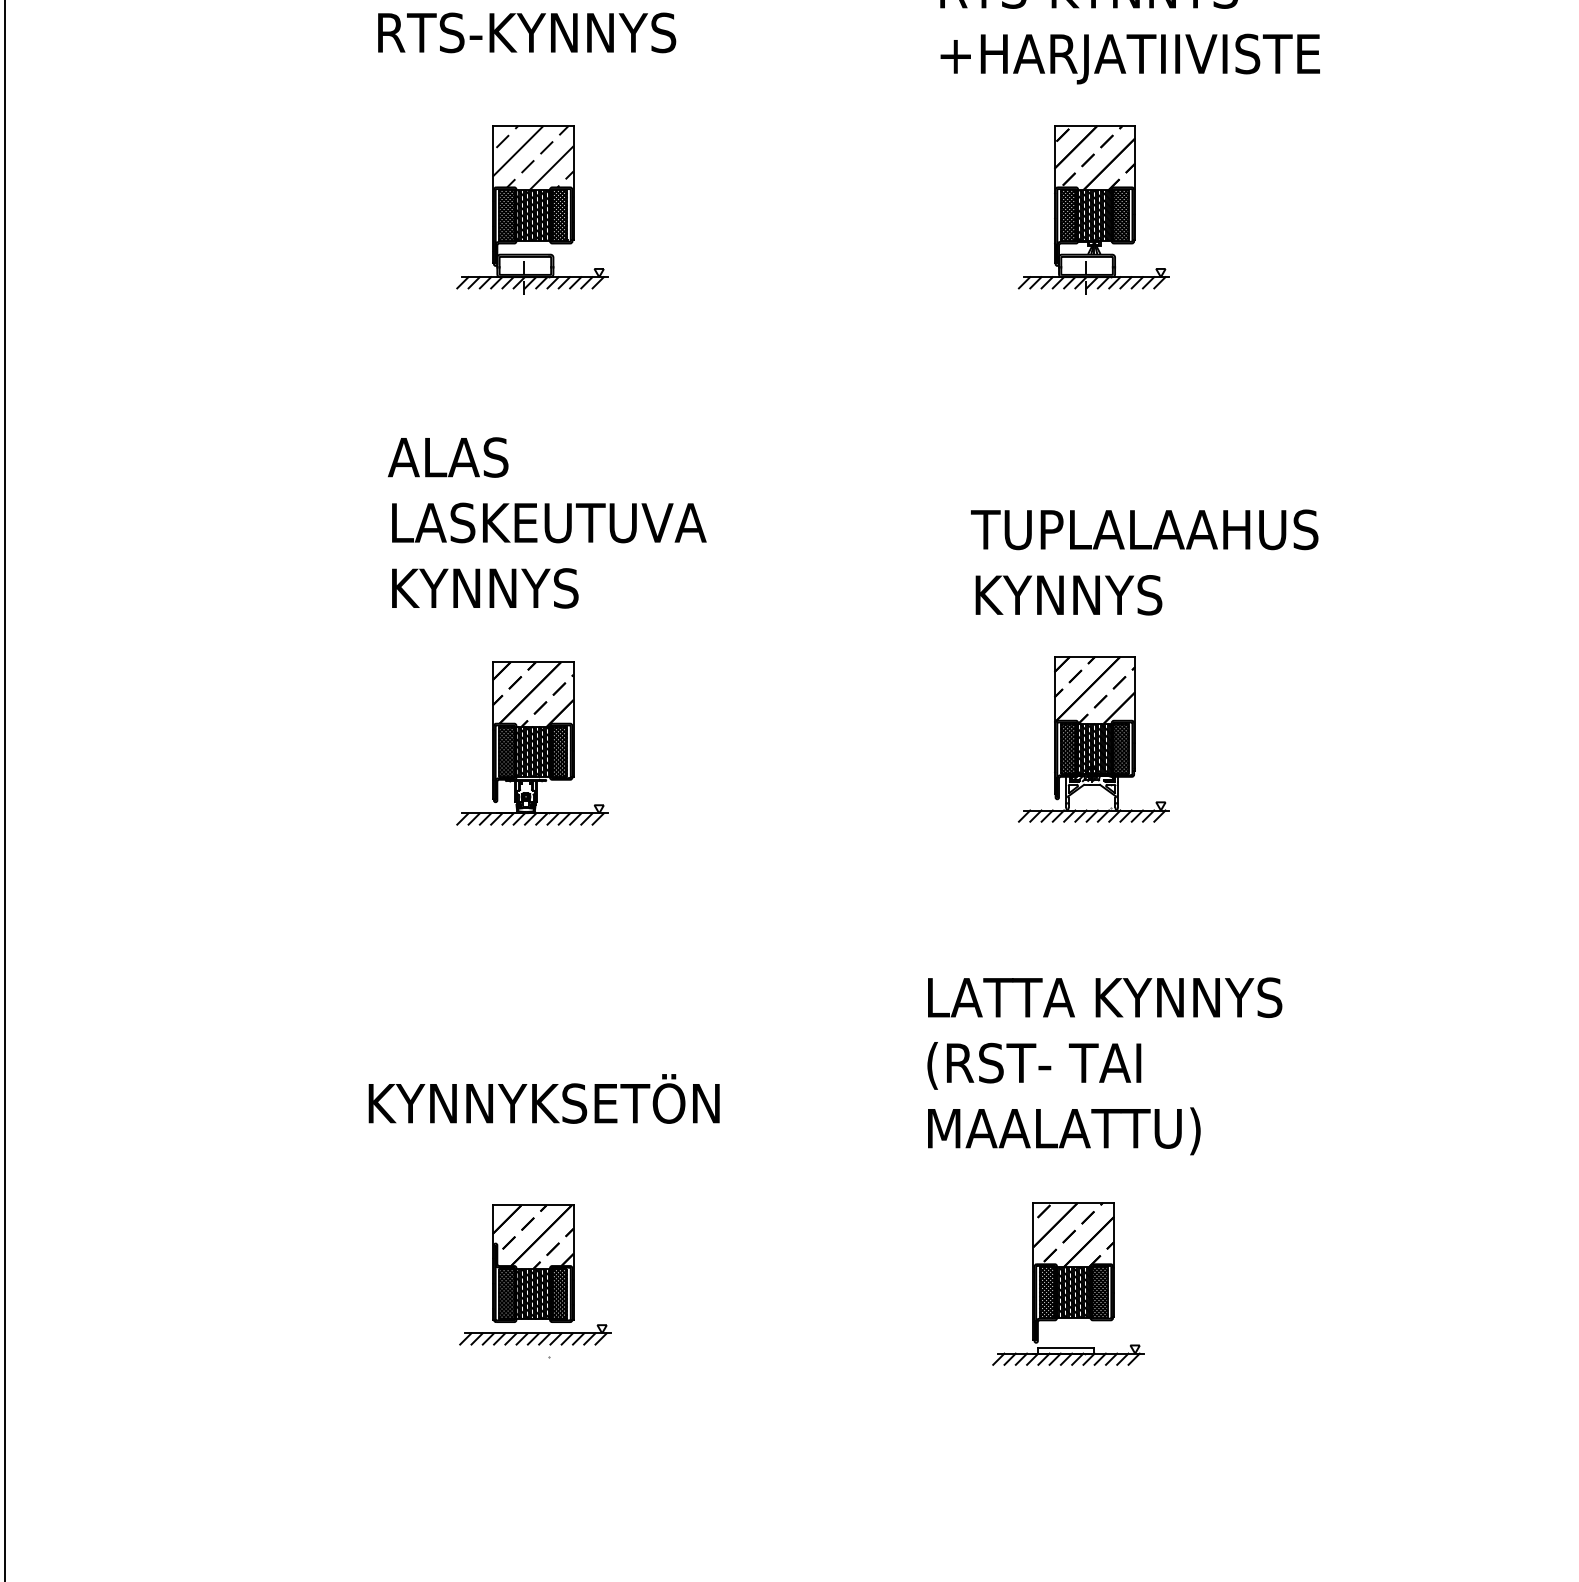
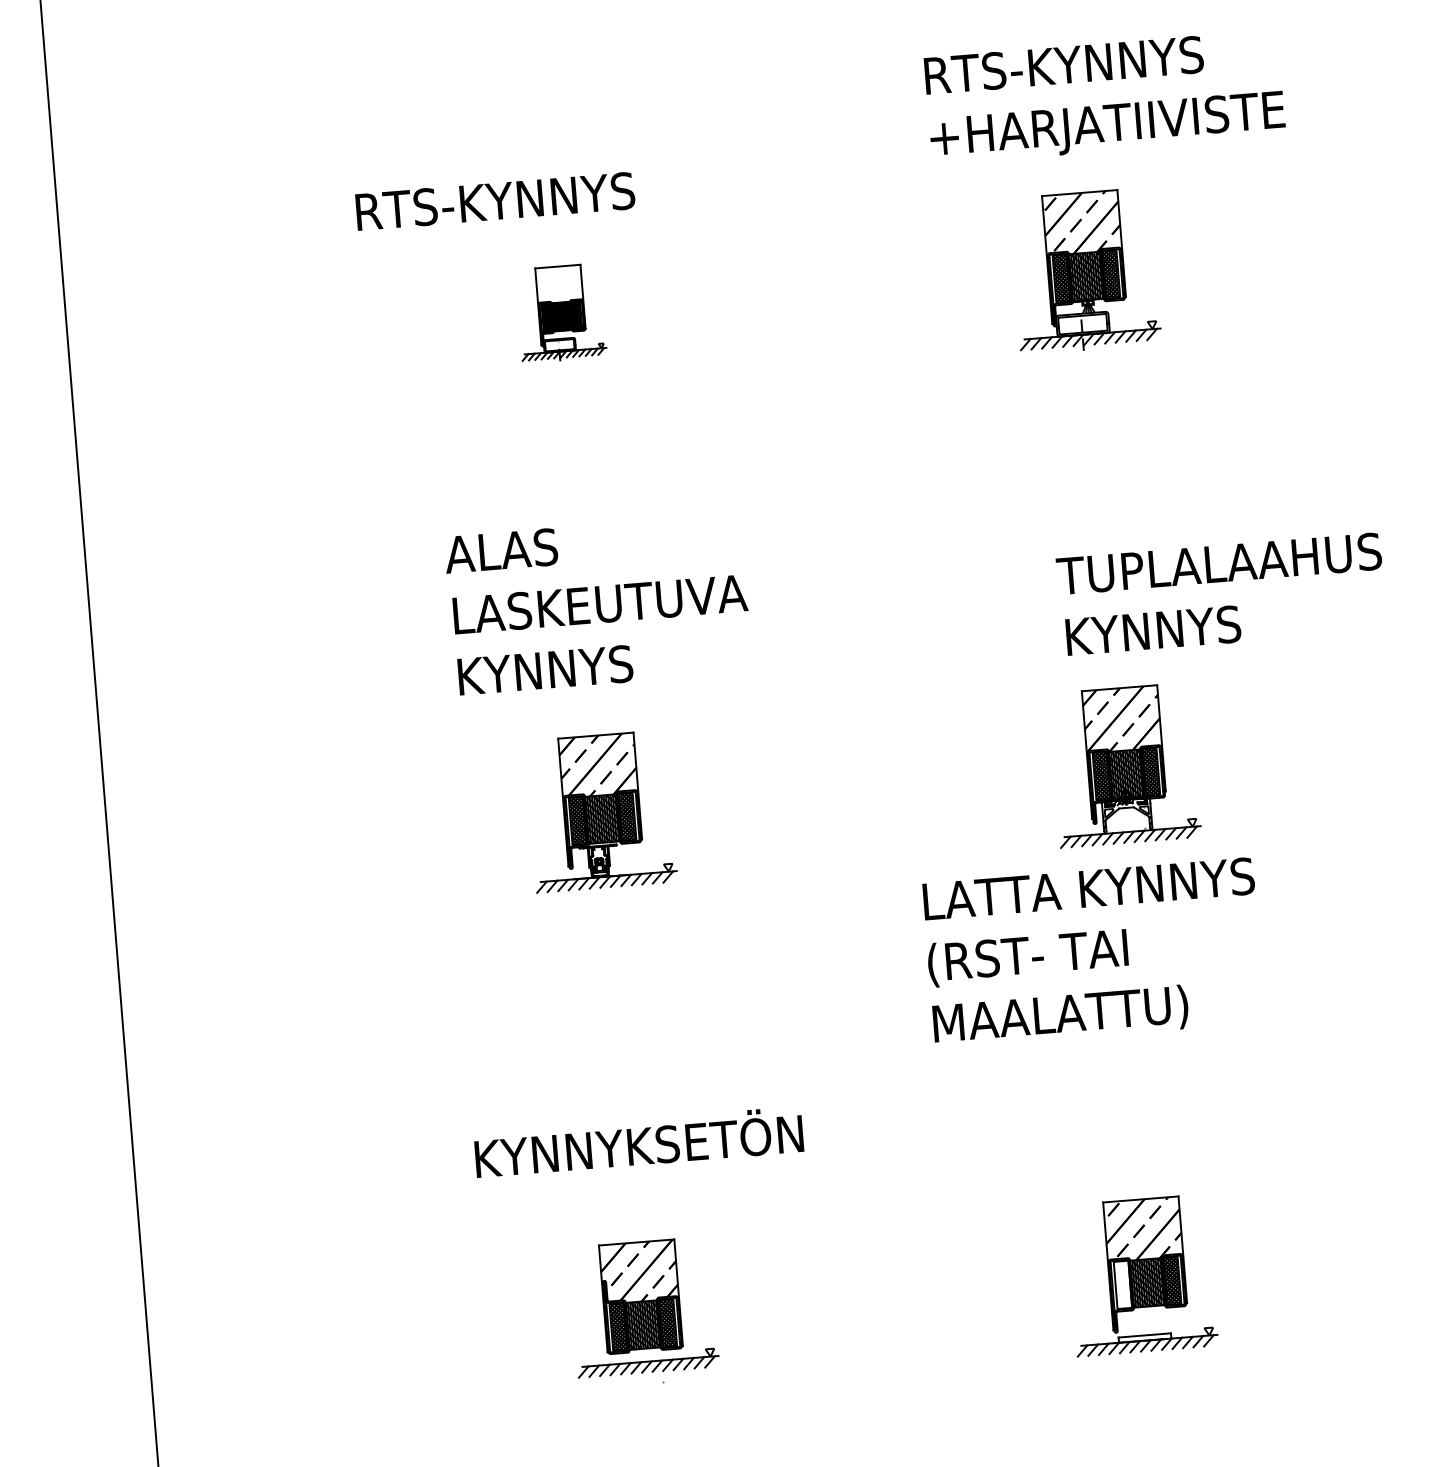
text: (527, 32) -> (495, 201), moved
part: (532, 209) -> (561, 313), size x0.6
text: (1144, 562) -> (1221, 594), moved
text: (1104, 1066) -> (1093, 953), moved
hatch: (1047, 1292) -> (1123, 1285), removed

